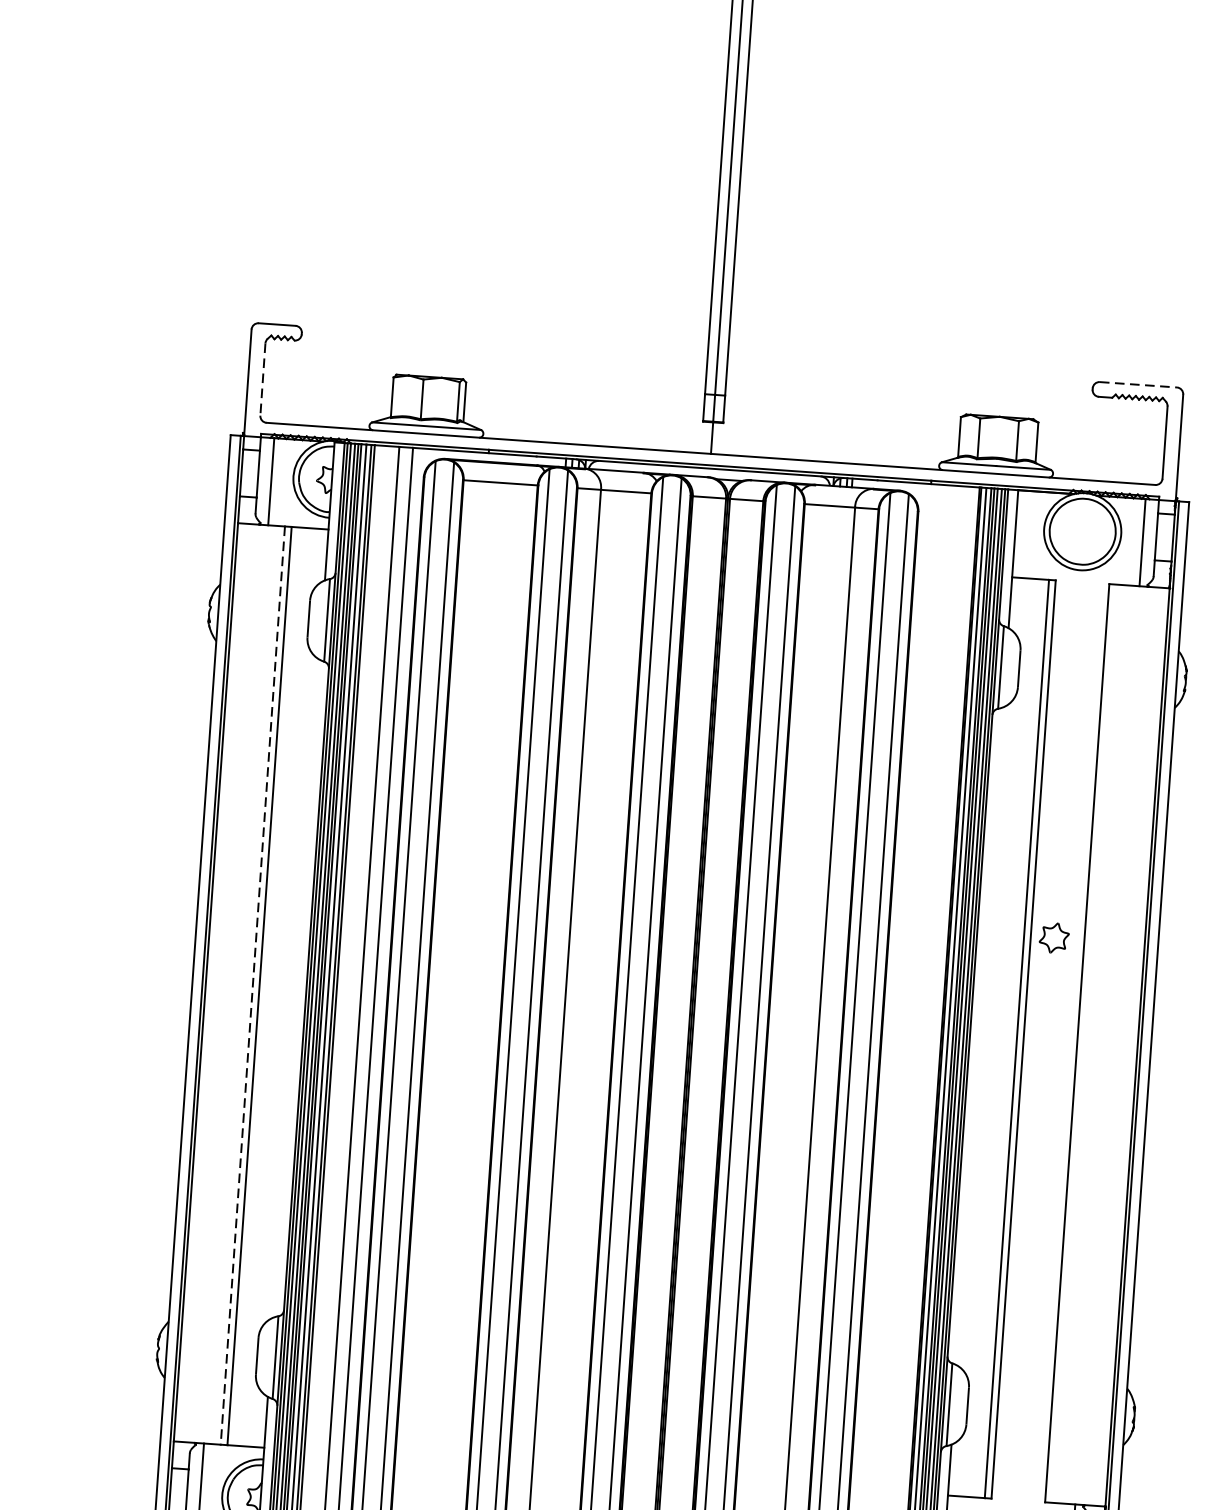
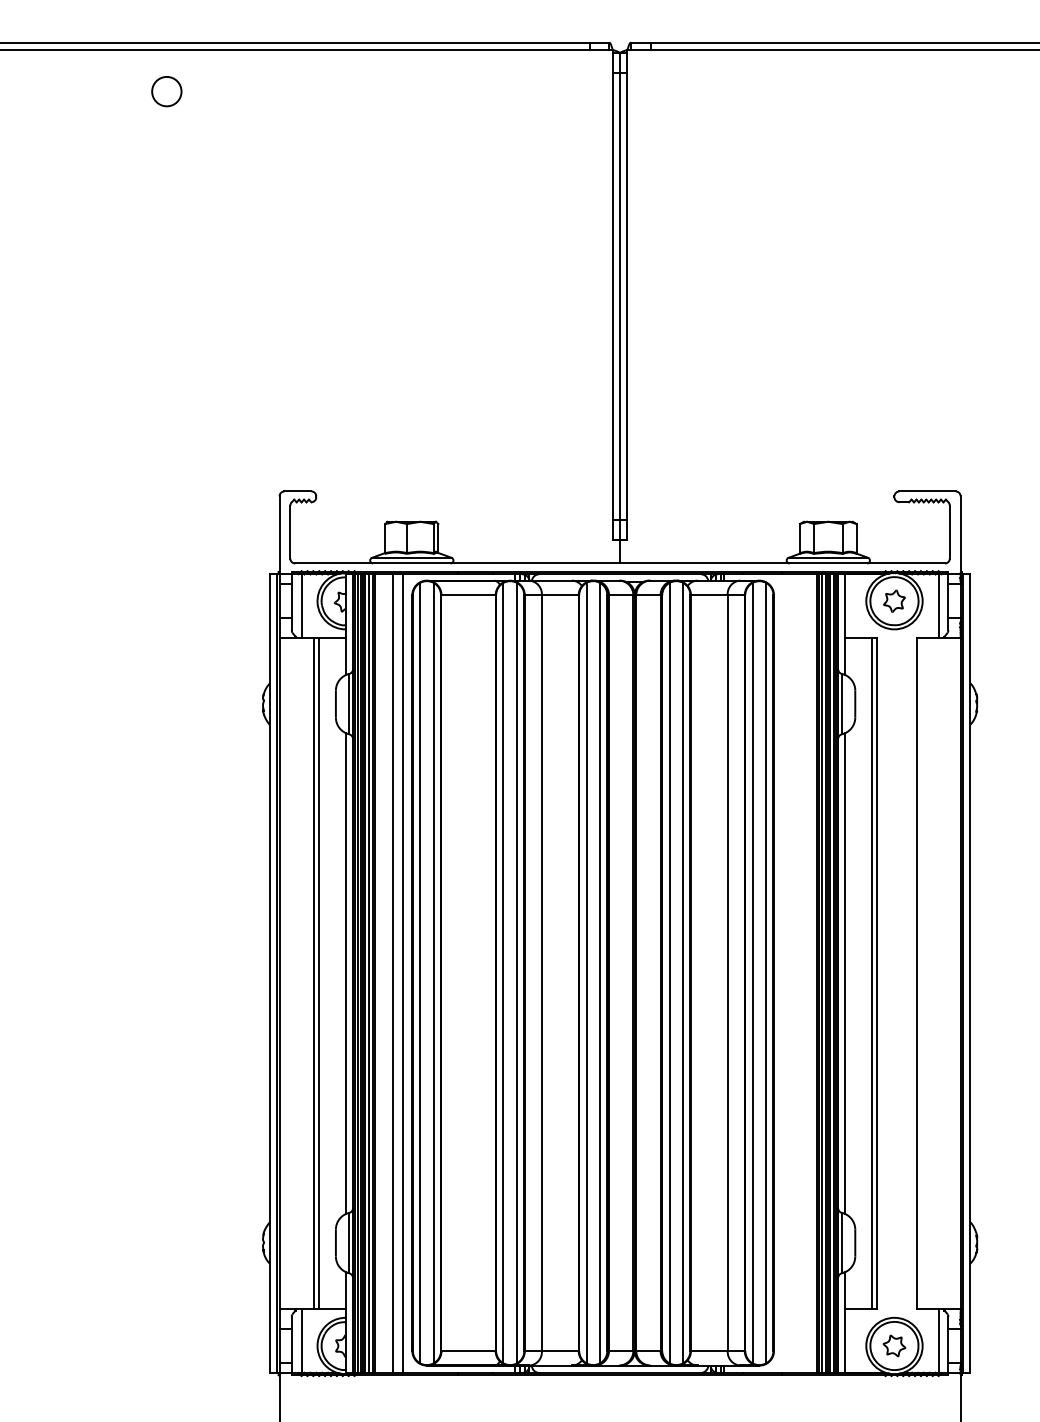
line: (263, 379) -> (290, 532), dashed -> solid
line: (1139, 384) -> (928, 491), dashed -> solid
part: (1054, 937) -> (894, 600), moved
line: (252, 985) -> (313, 973), dashed -> solid
line: (296, 988) -> (345, 973), added
line: (980, 1036) -> (845, 973), added

